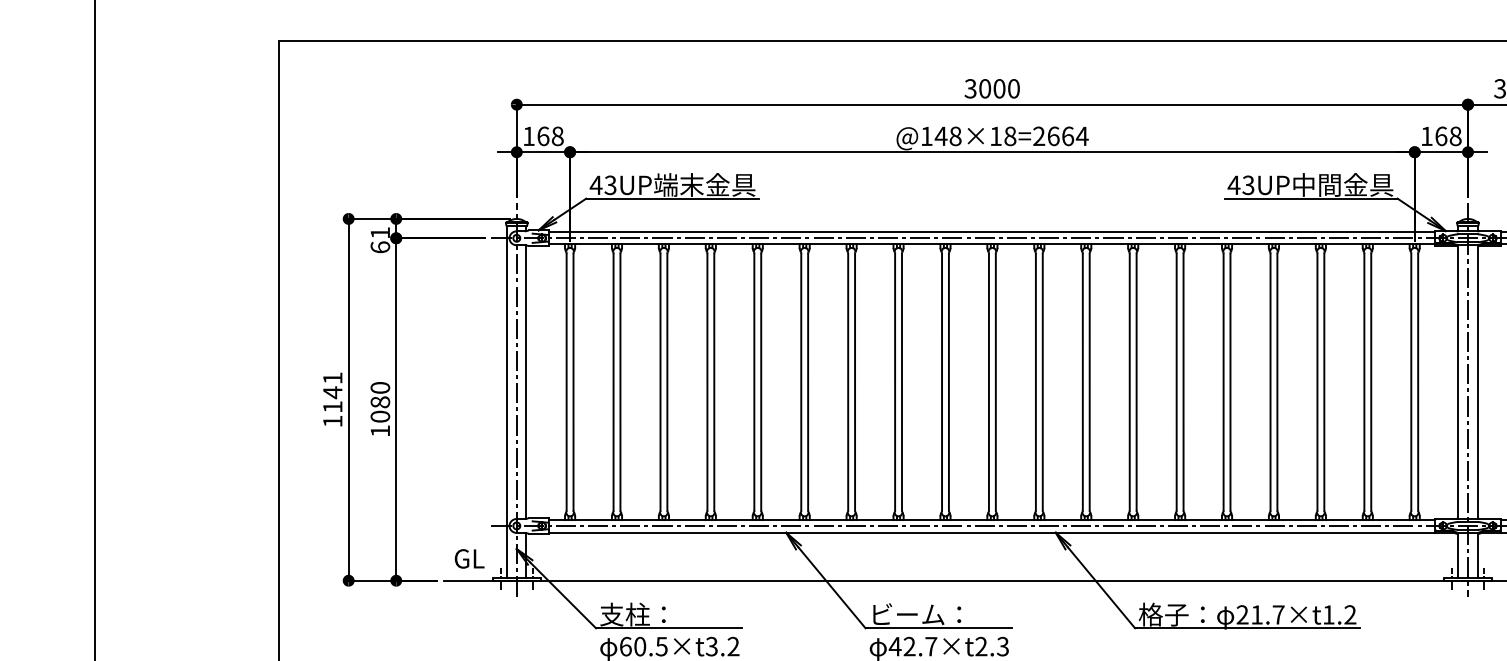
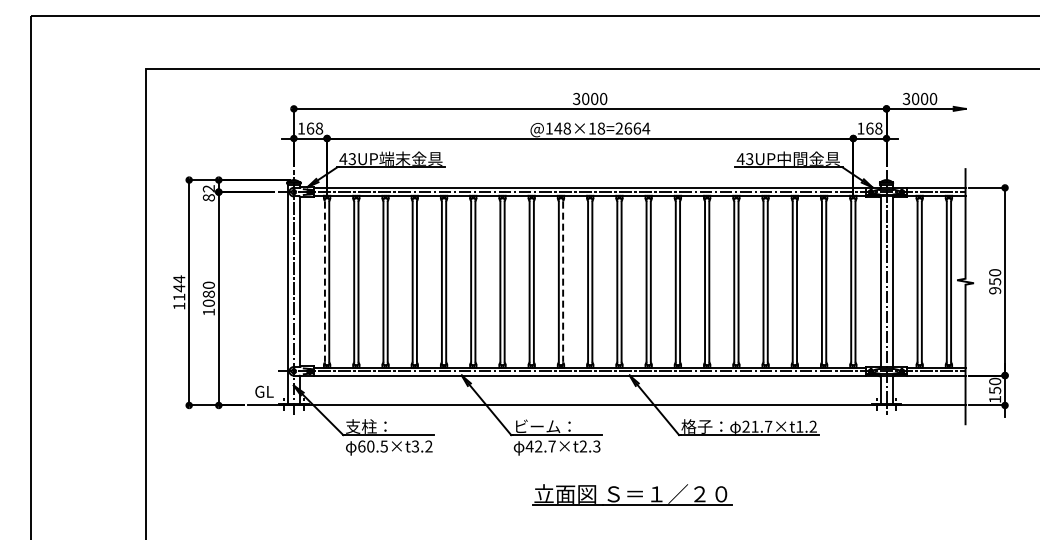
text: (379, 240) -> (208, 193), 61 -> 82
text: (333, 378) -> (179, 279), 1141 -> 1144
line: (565, 383) -> (324, 282), solid -> dashed
line: (949, 383) -> (563, 282), solid -> dashed

